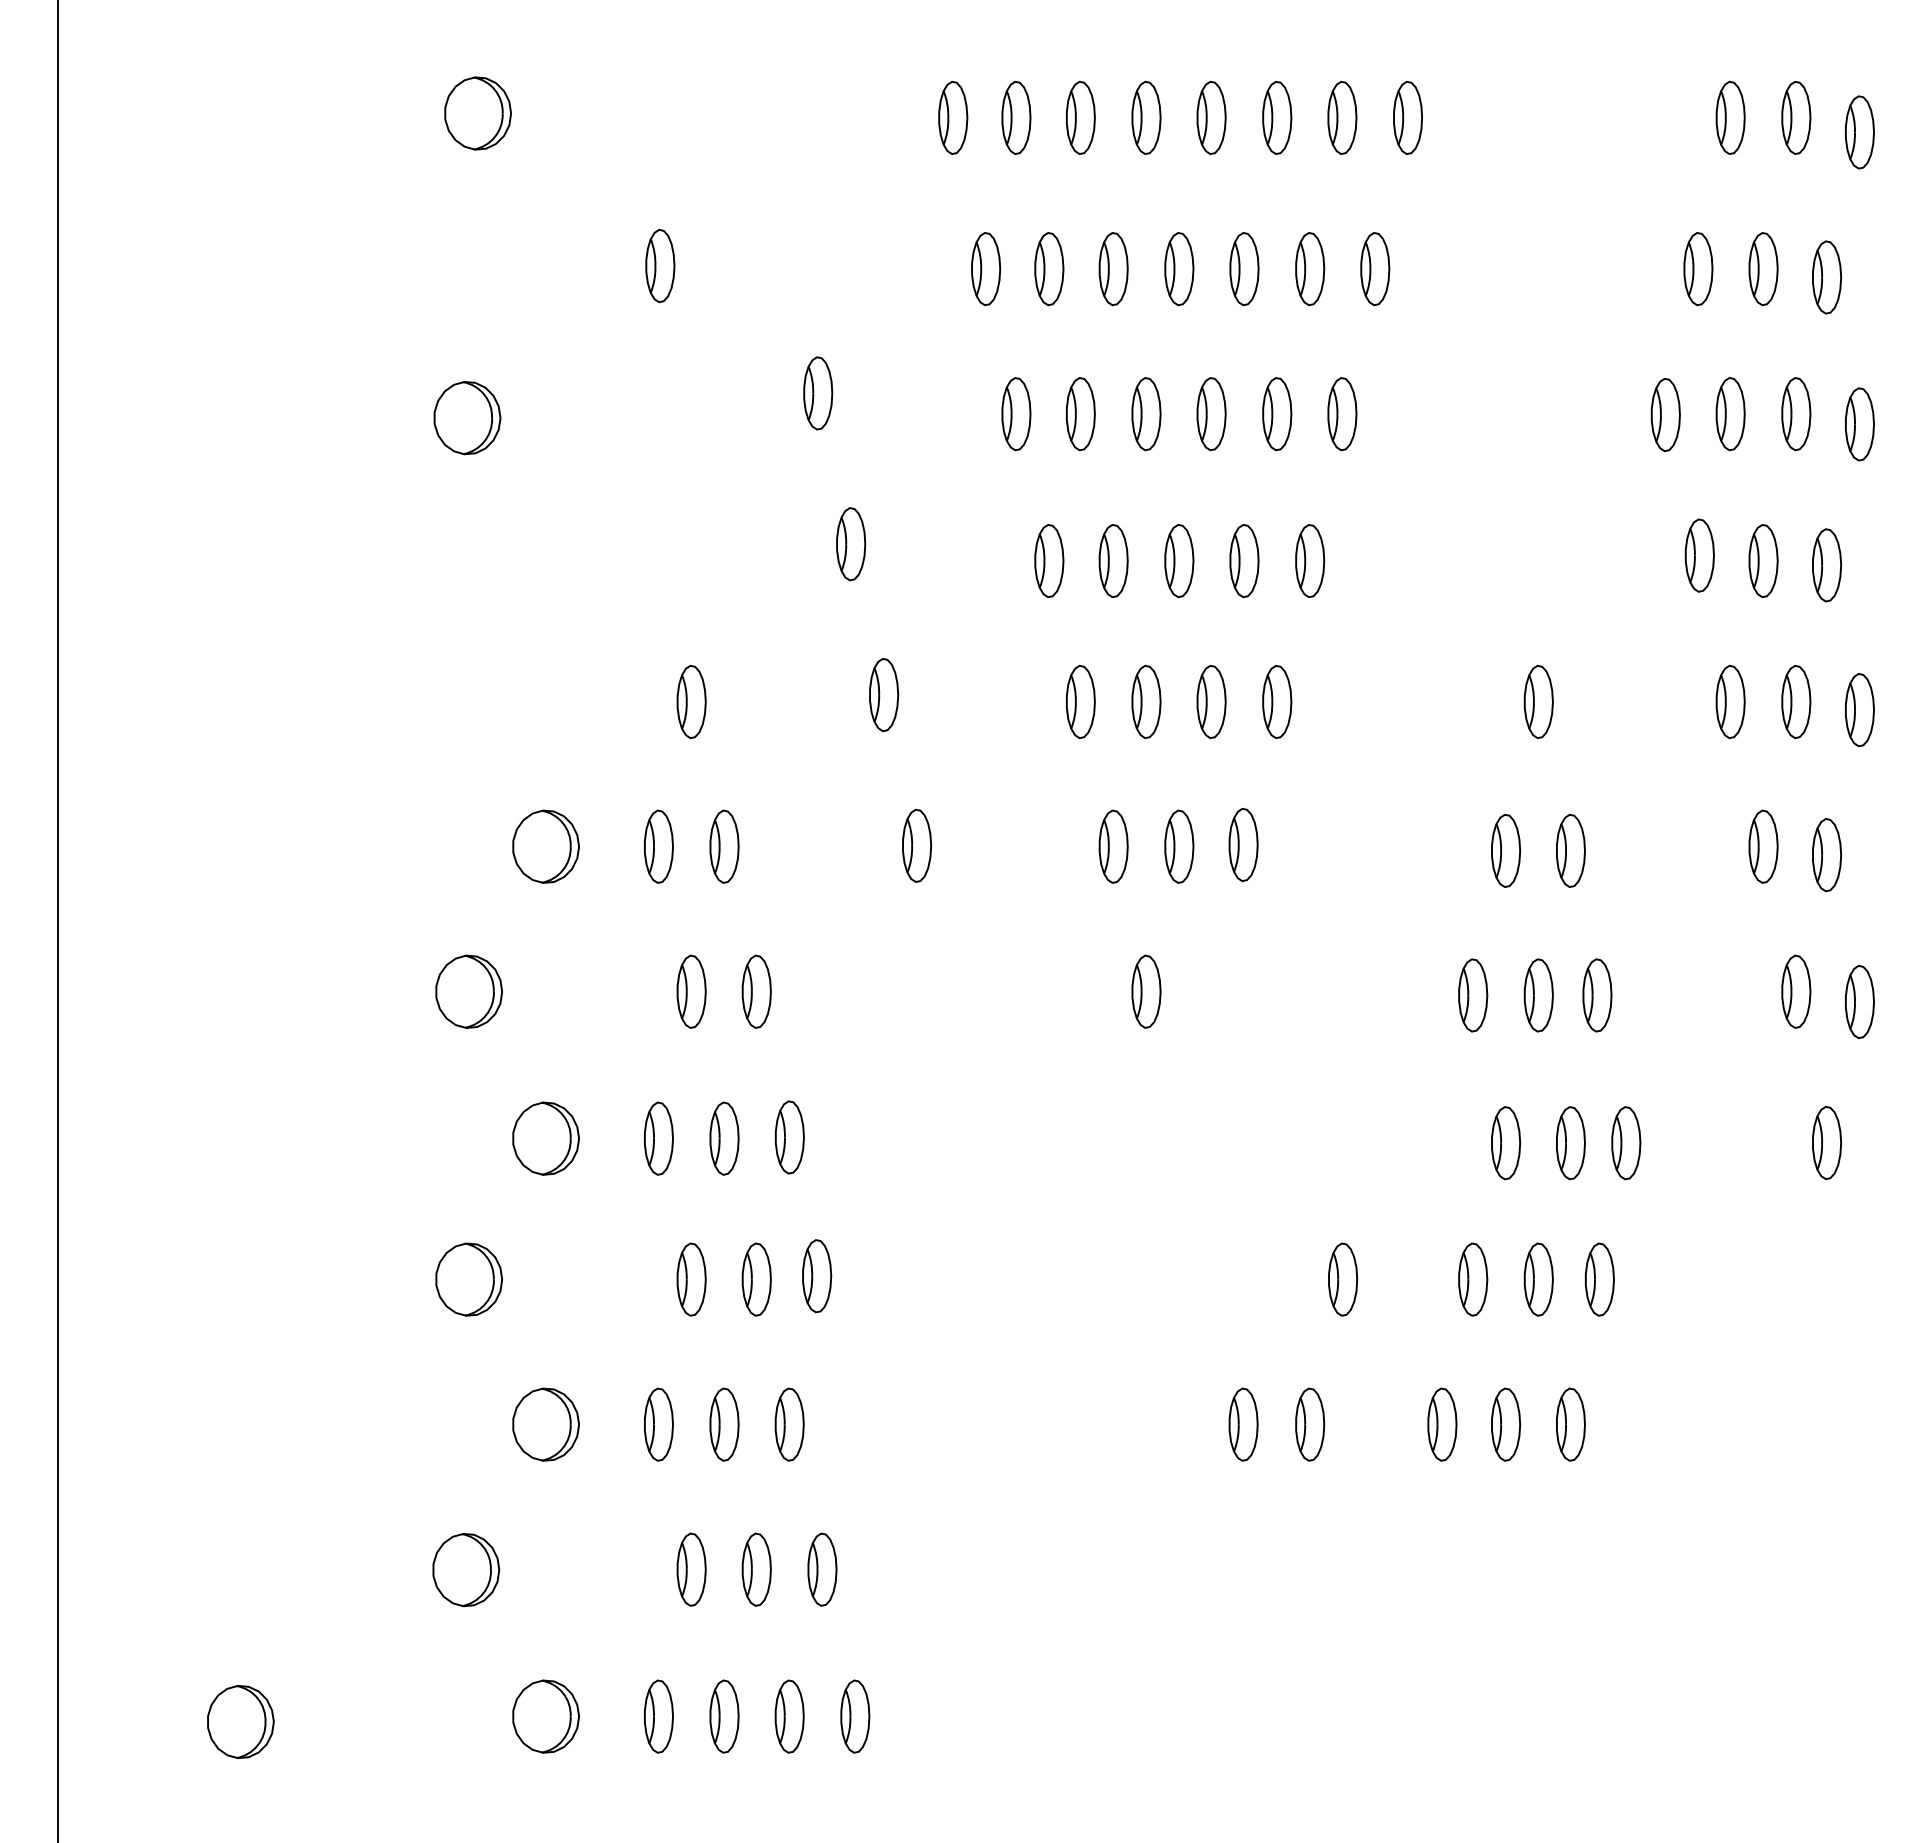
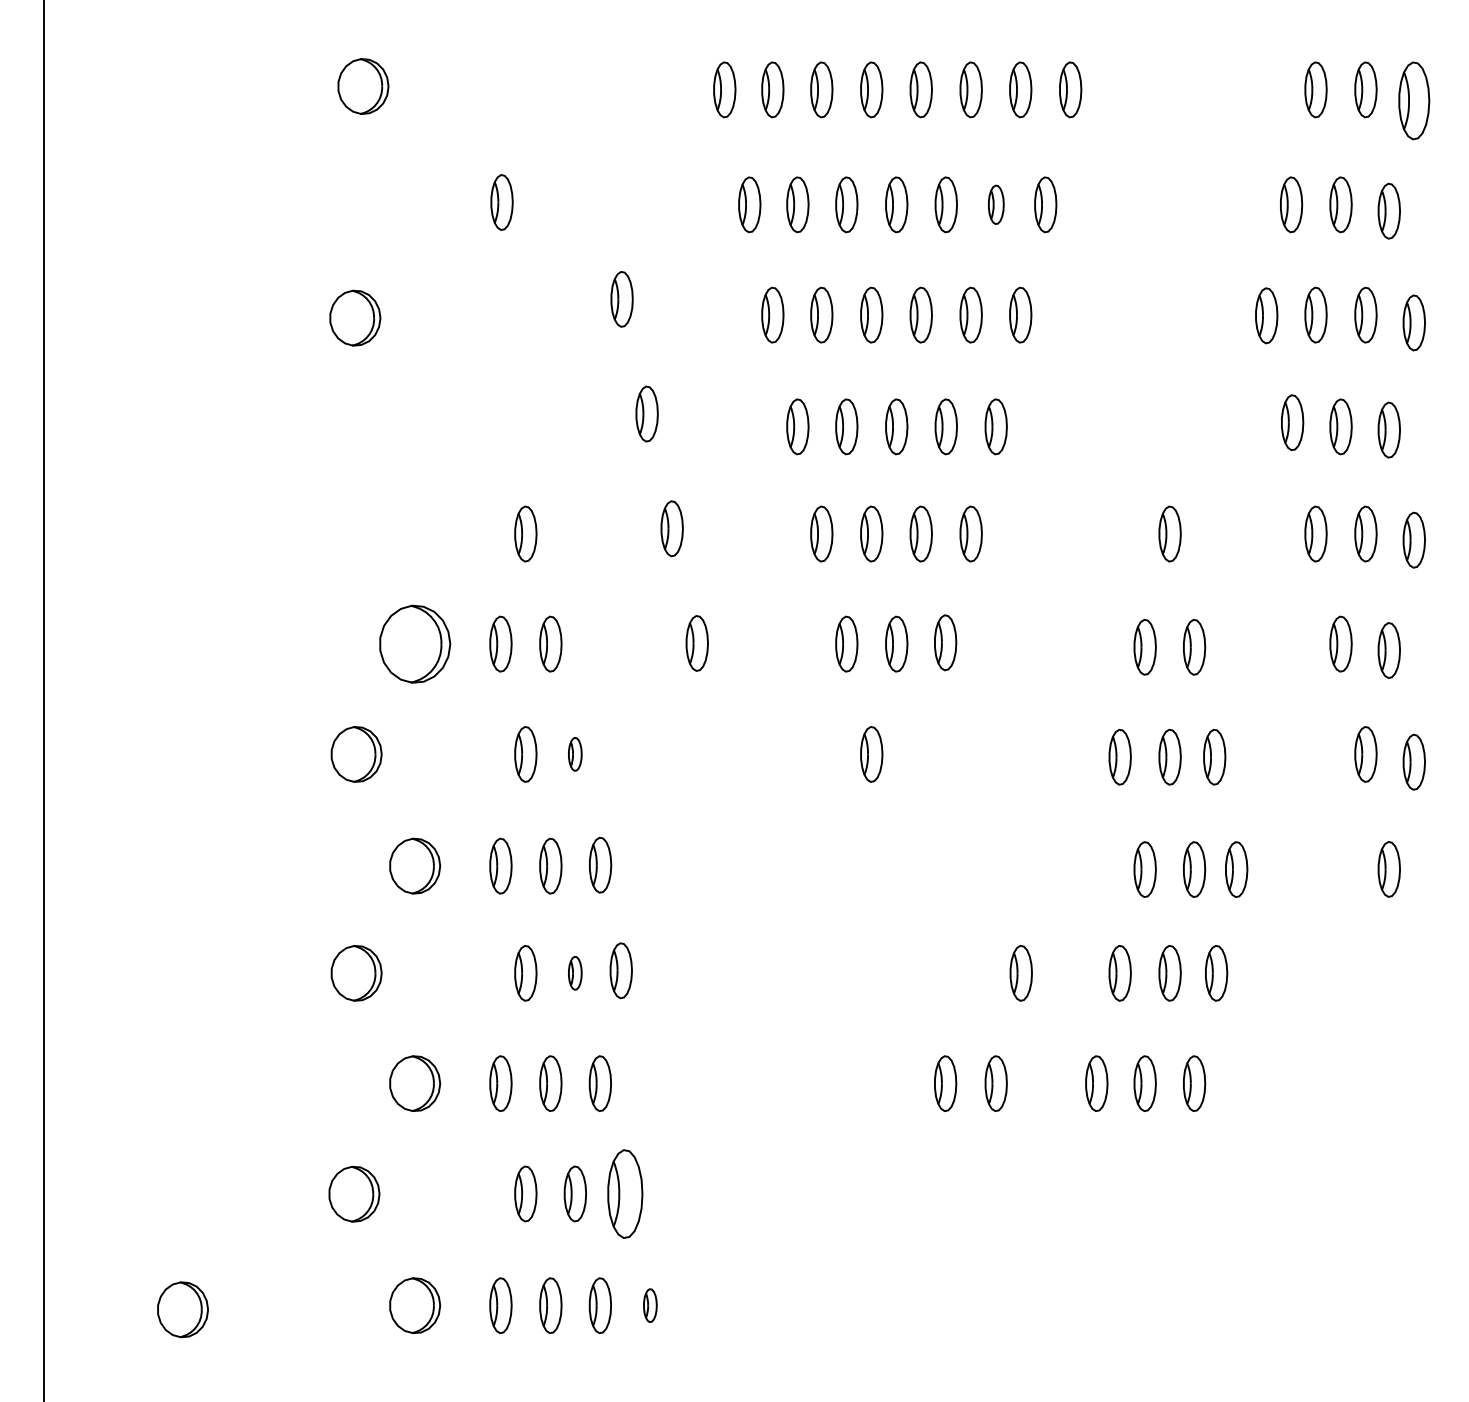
part: (1859, 132) -> (1414, 100), size x1.4
part: (1310, 268) -> (996, 204), size x0.7
part: (545, 846) -> (414, 643), size x1.4
part: (756, 991) -> (575, 754), size x0.6
part: (756, 1279) -> (575, 973), size x0.6
part: (822, 1569) -> (625, 1193), size x1.6
part: (855, 1716) -> (650, 1305), size x0.6

